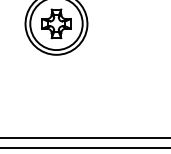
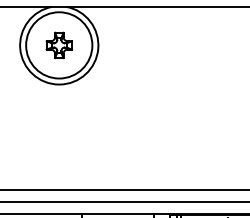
part: (56, 23) -> (59, 45), size x0.7

